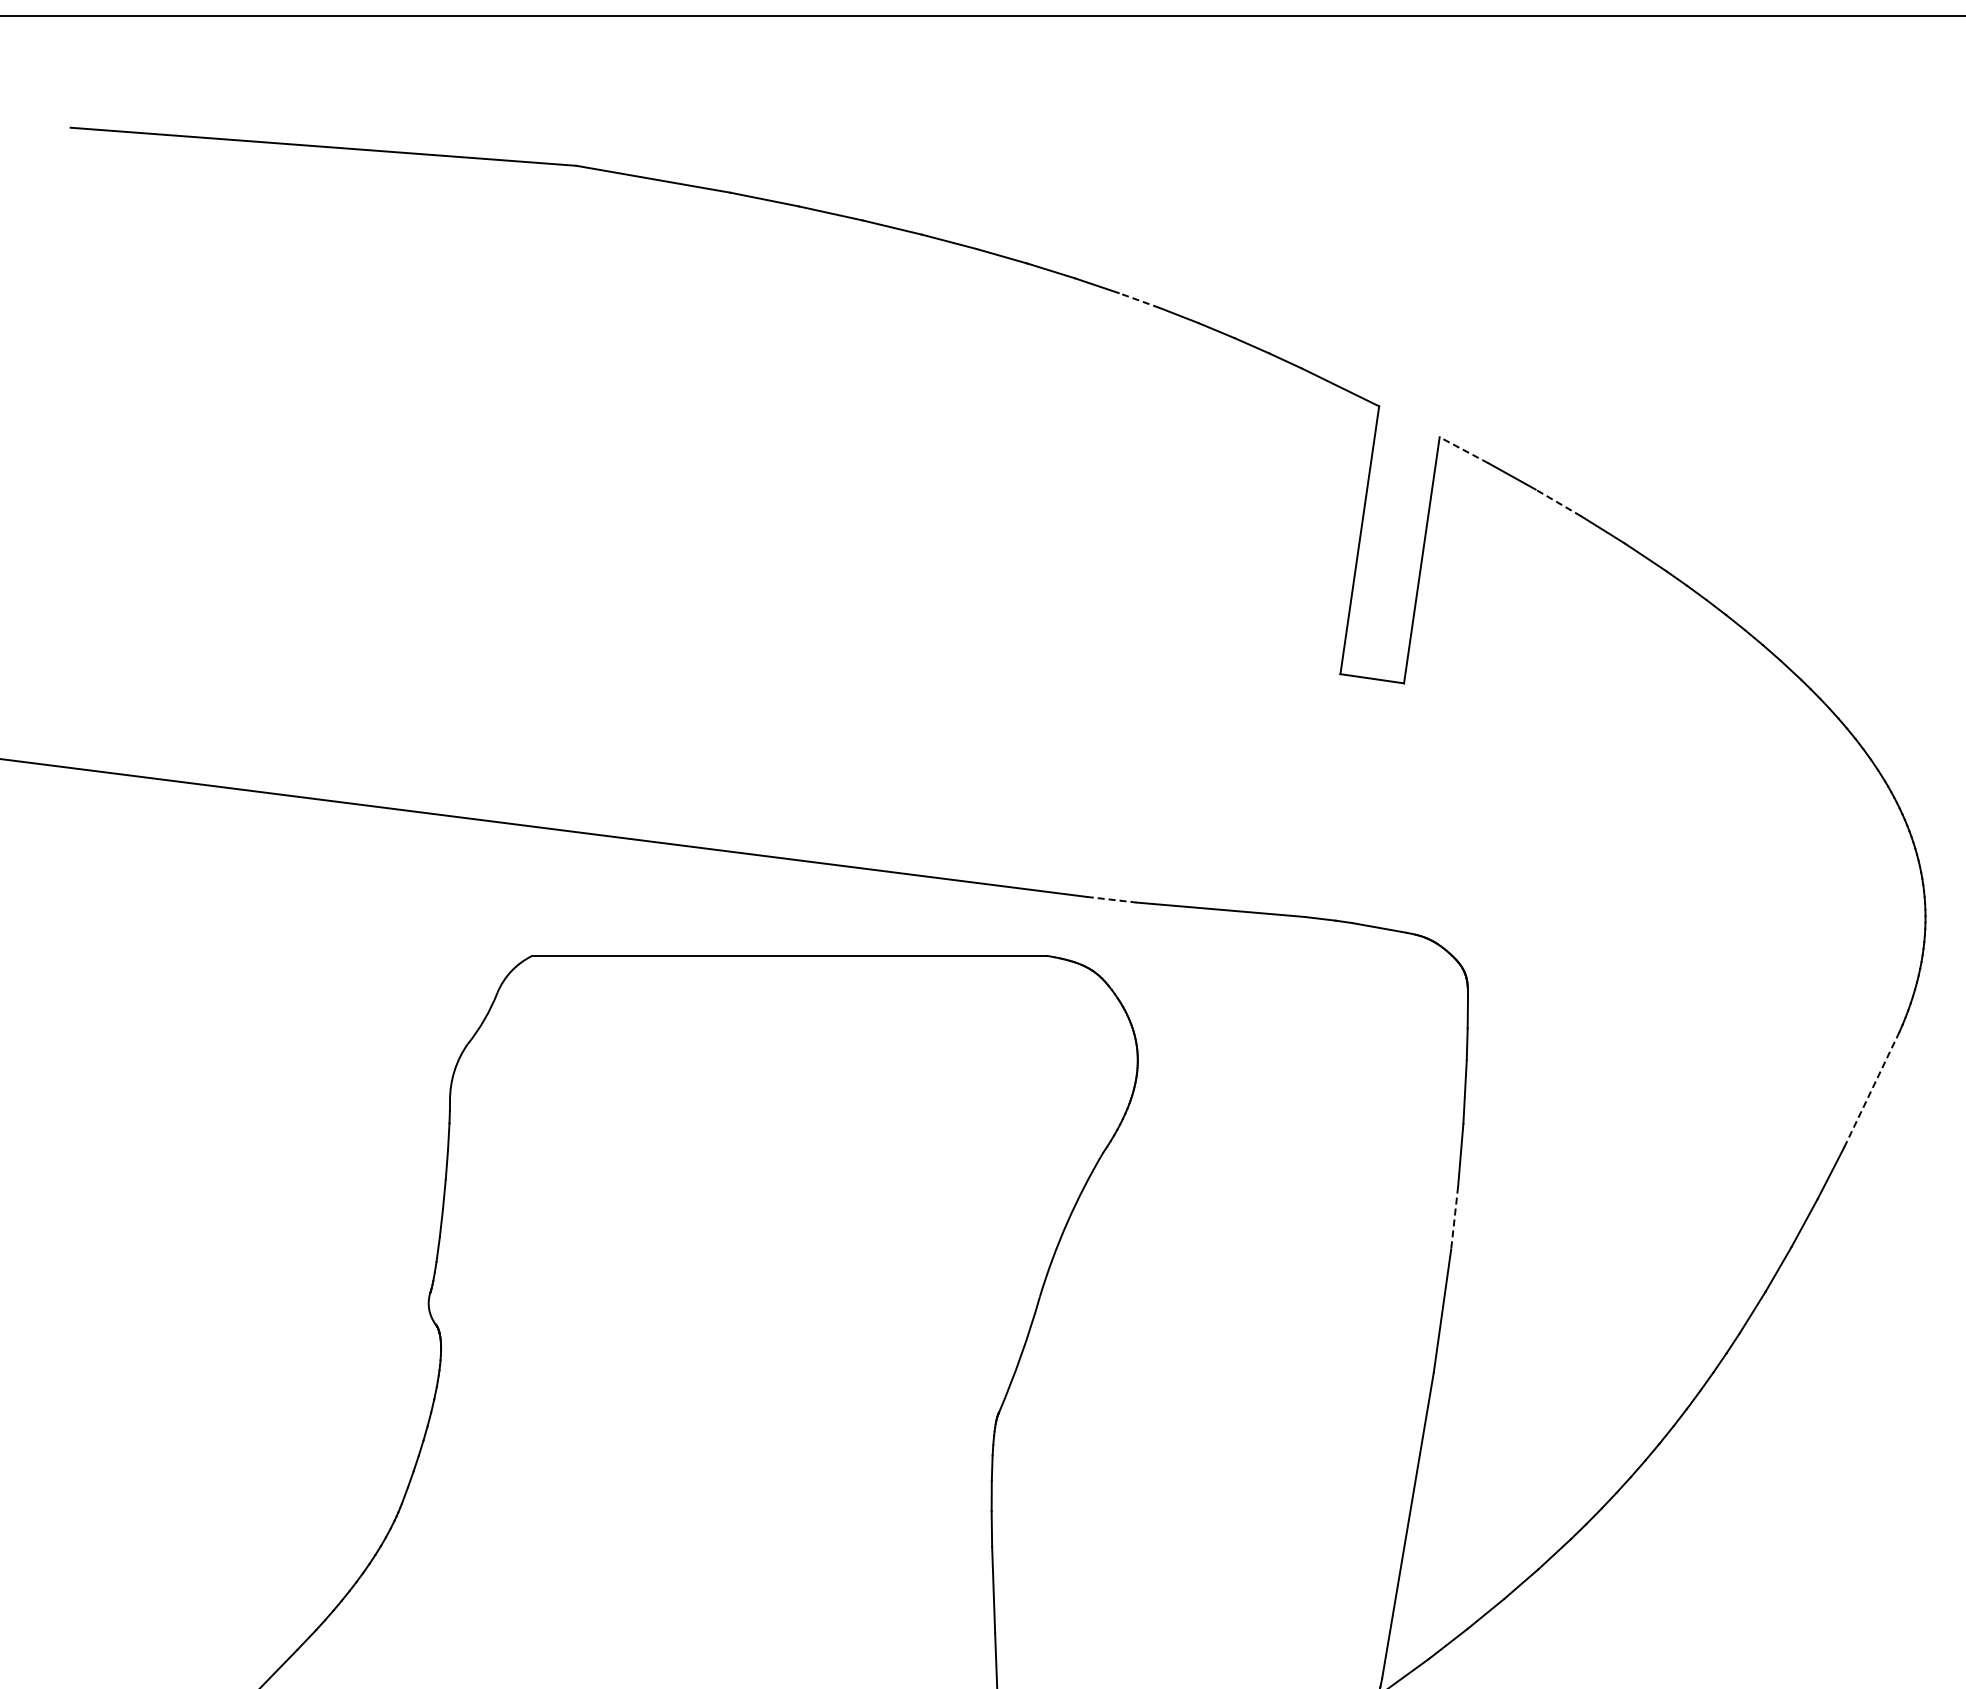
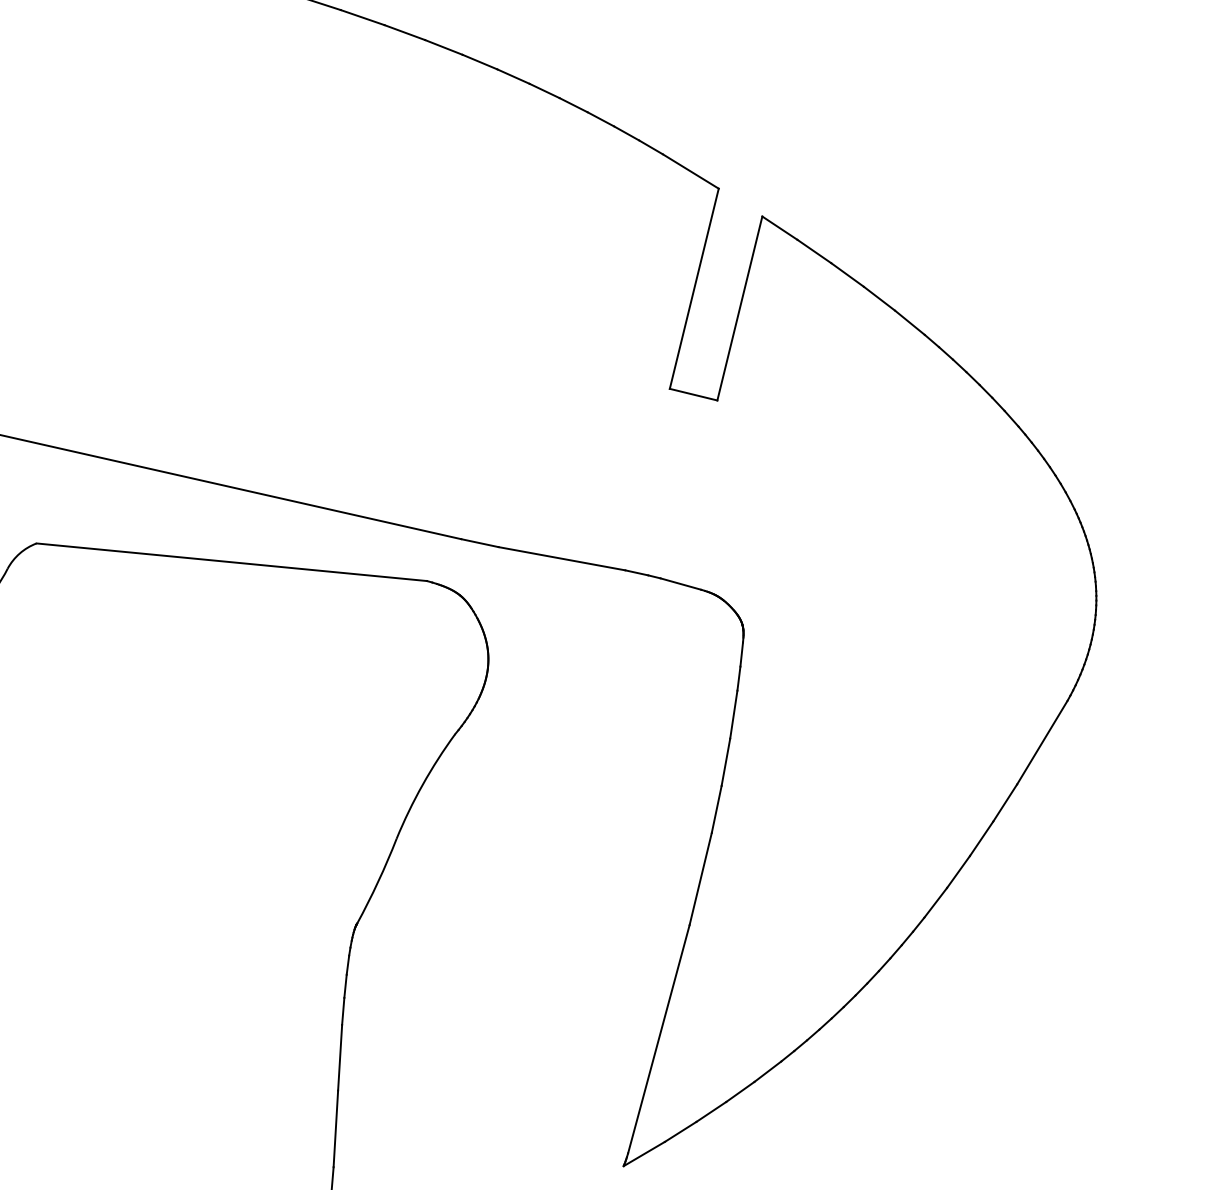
line: (1139, 300) -> (544, 90), dashed -> solid
line: (1464, 450) -> (780, 228), dashed -> solid
line: (1557, 502) -> (846, 274), dashed -> solid
line: (1112, 899) -> (480, 543), dashed -> solid
line: (1872, 1089) -> (1042, 742), dashed -> solid
line: (1454, 1217) -> (716, 809), dashed -> solid

